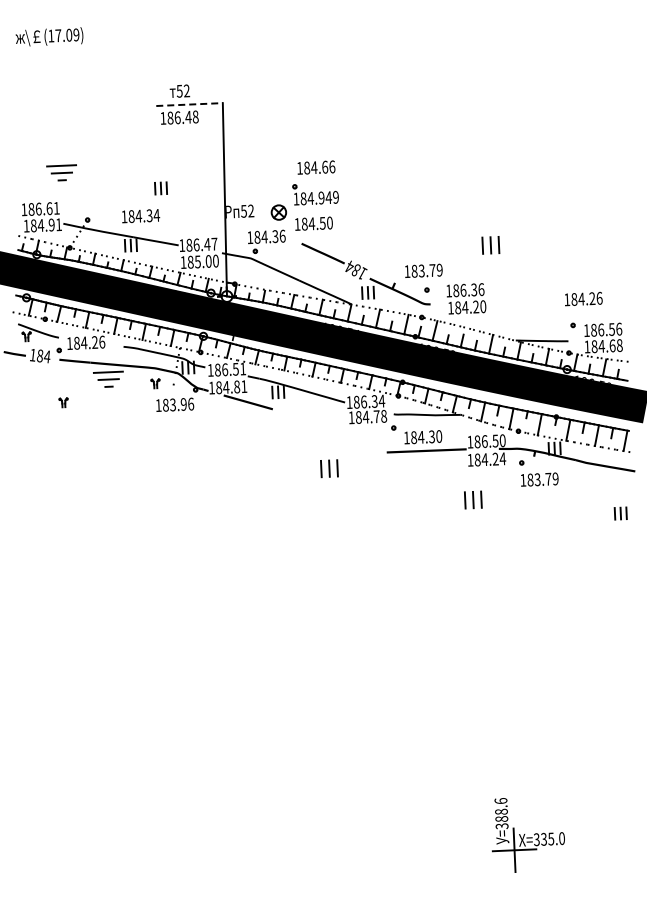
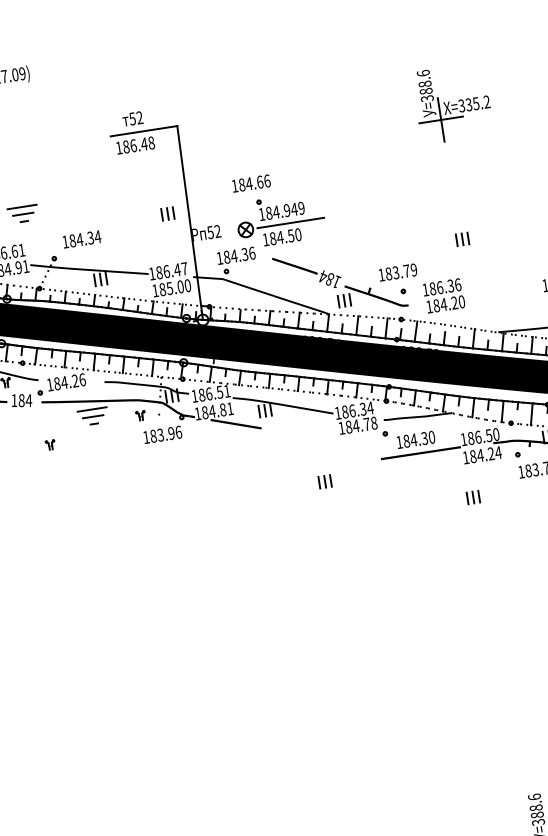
line: (190, 104) -> (144, 131), dashed -> solid
part: (496, 111) -> (453, 104), added
text: (316, 167) -> (251, 183), moved
part: (160, 188) -> (167, 214), moved
line: (323, 210) -> (290, 222), added
text: (141, 216) -> (82, 239), moved
part: (490, 245) -> (462, 239), size x0.71
part: (329, 468) -> (325, 481), size x0.71
part: (473, 500) -> (473, 497), size x0.71

